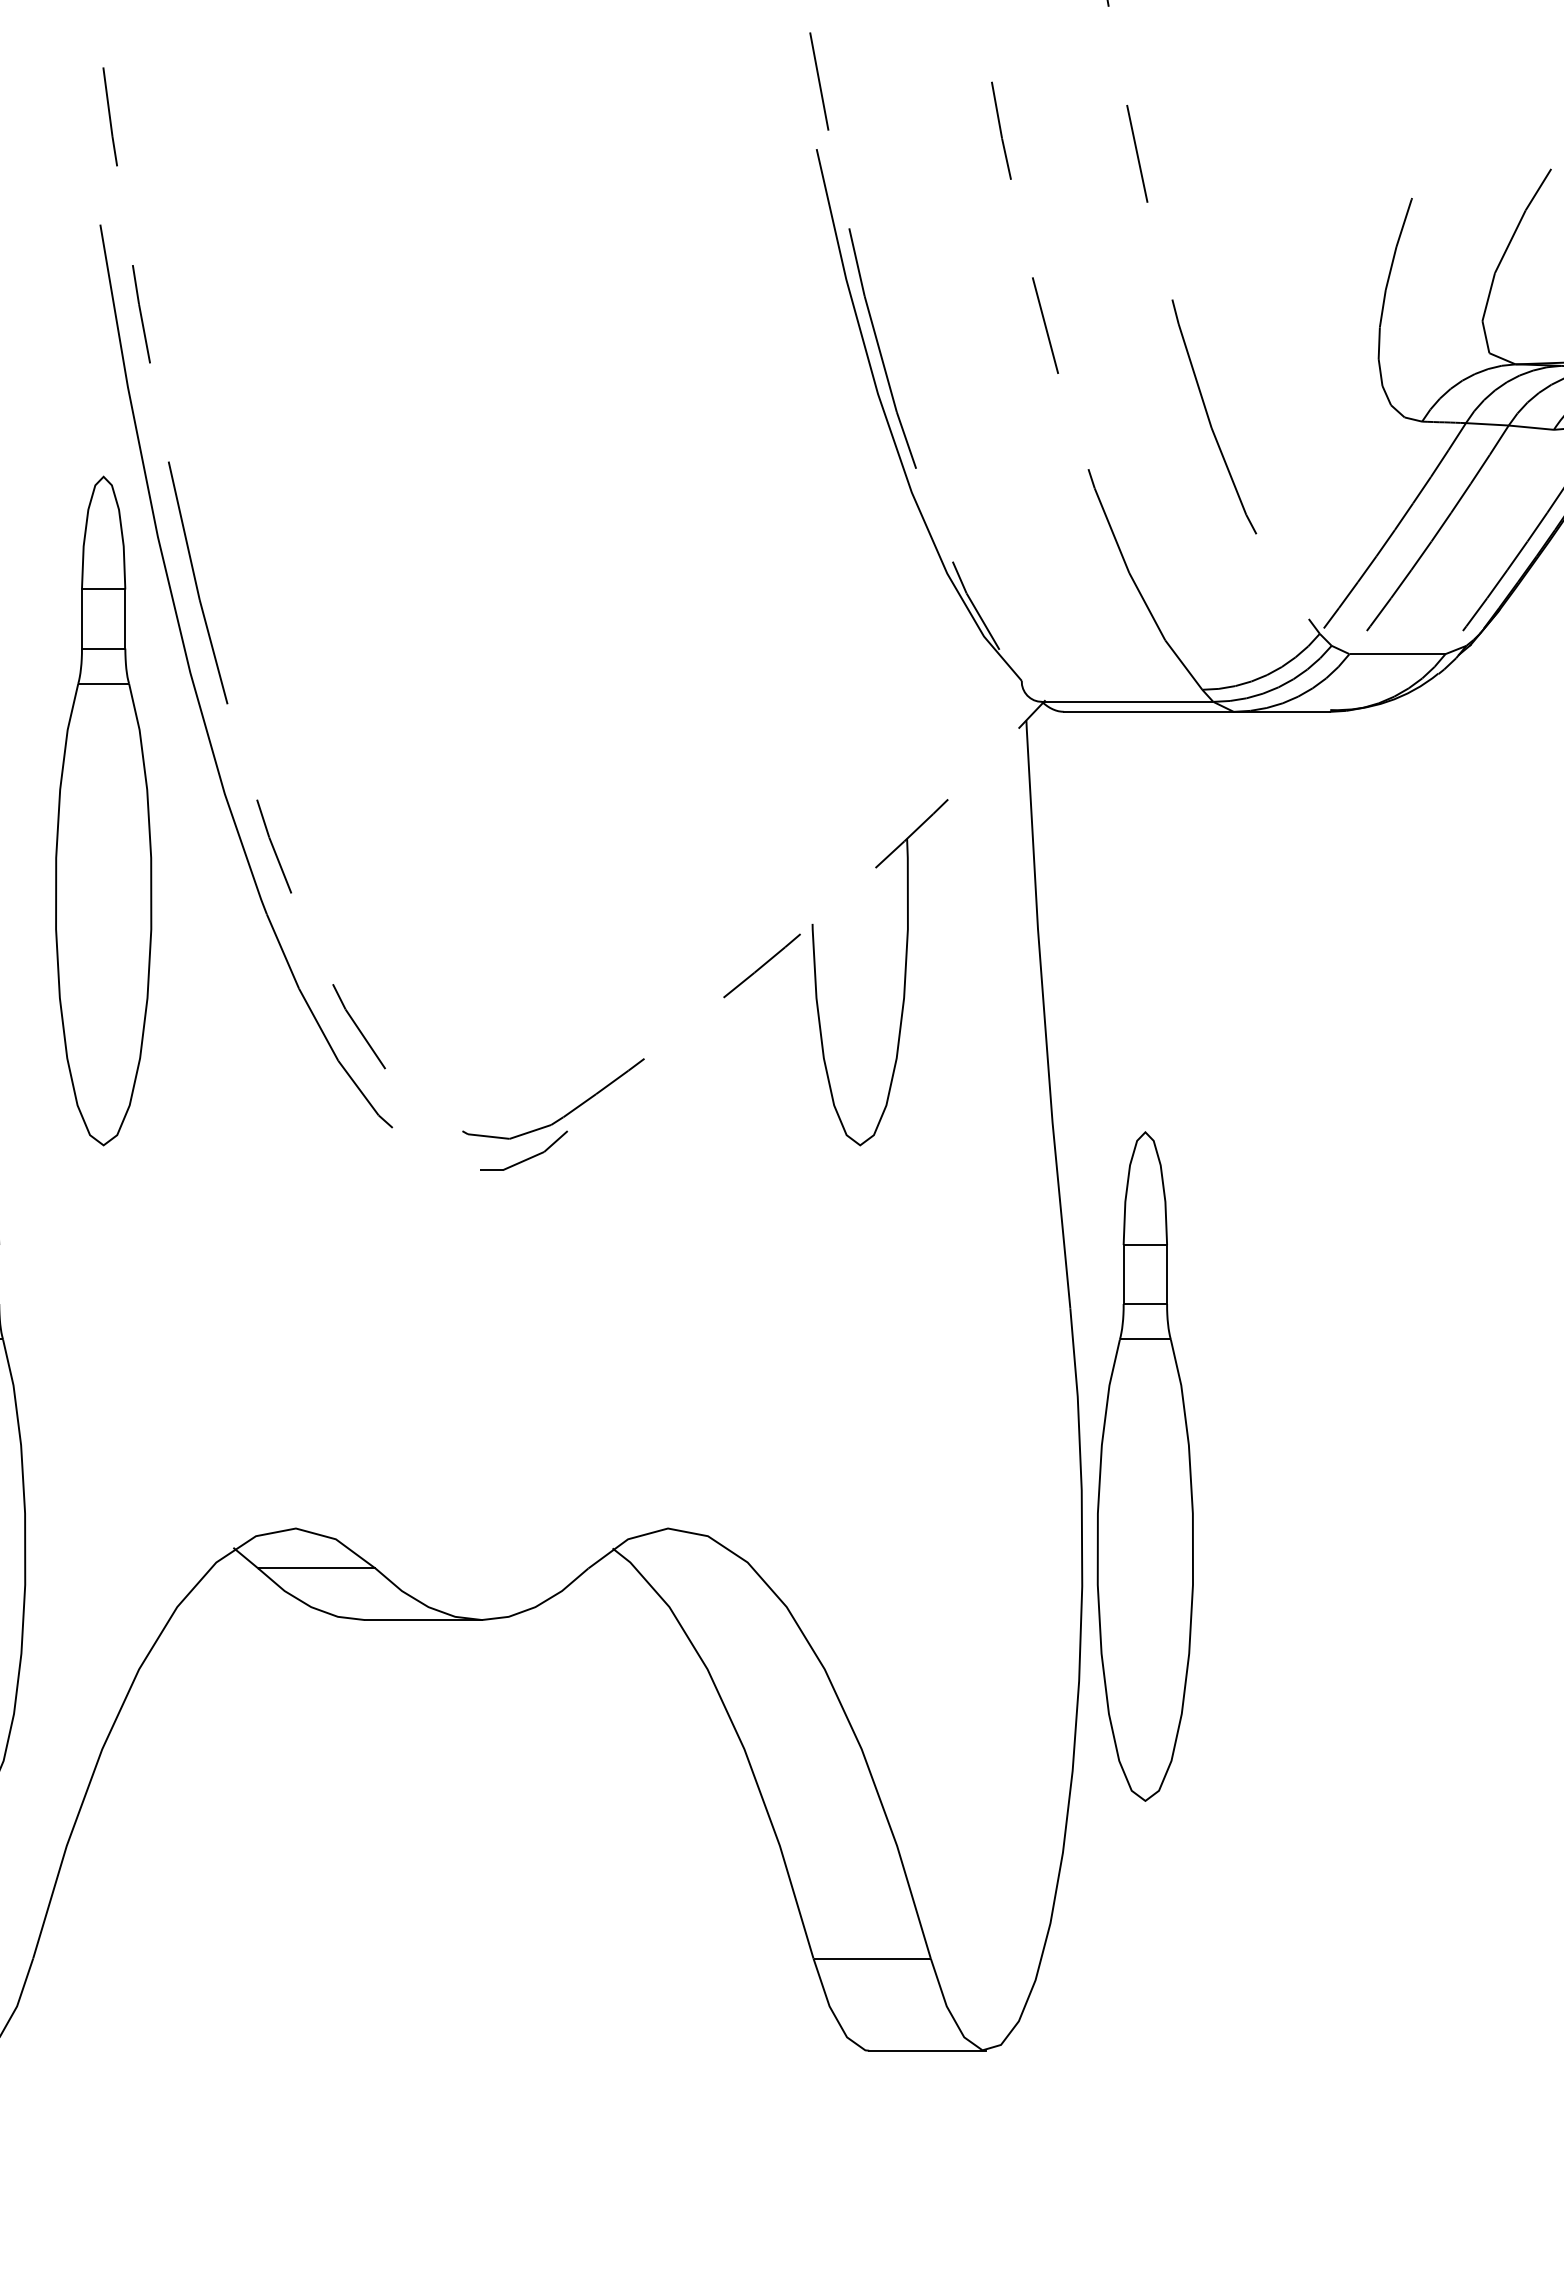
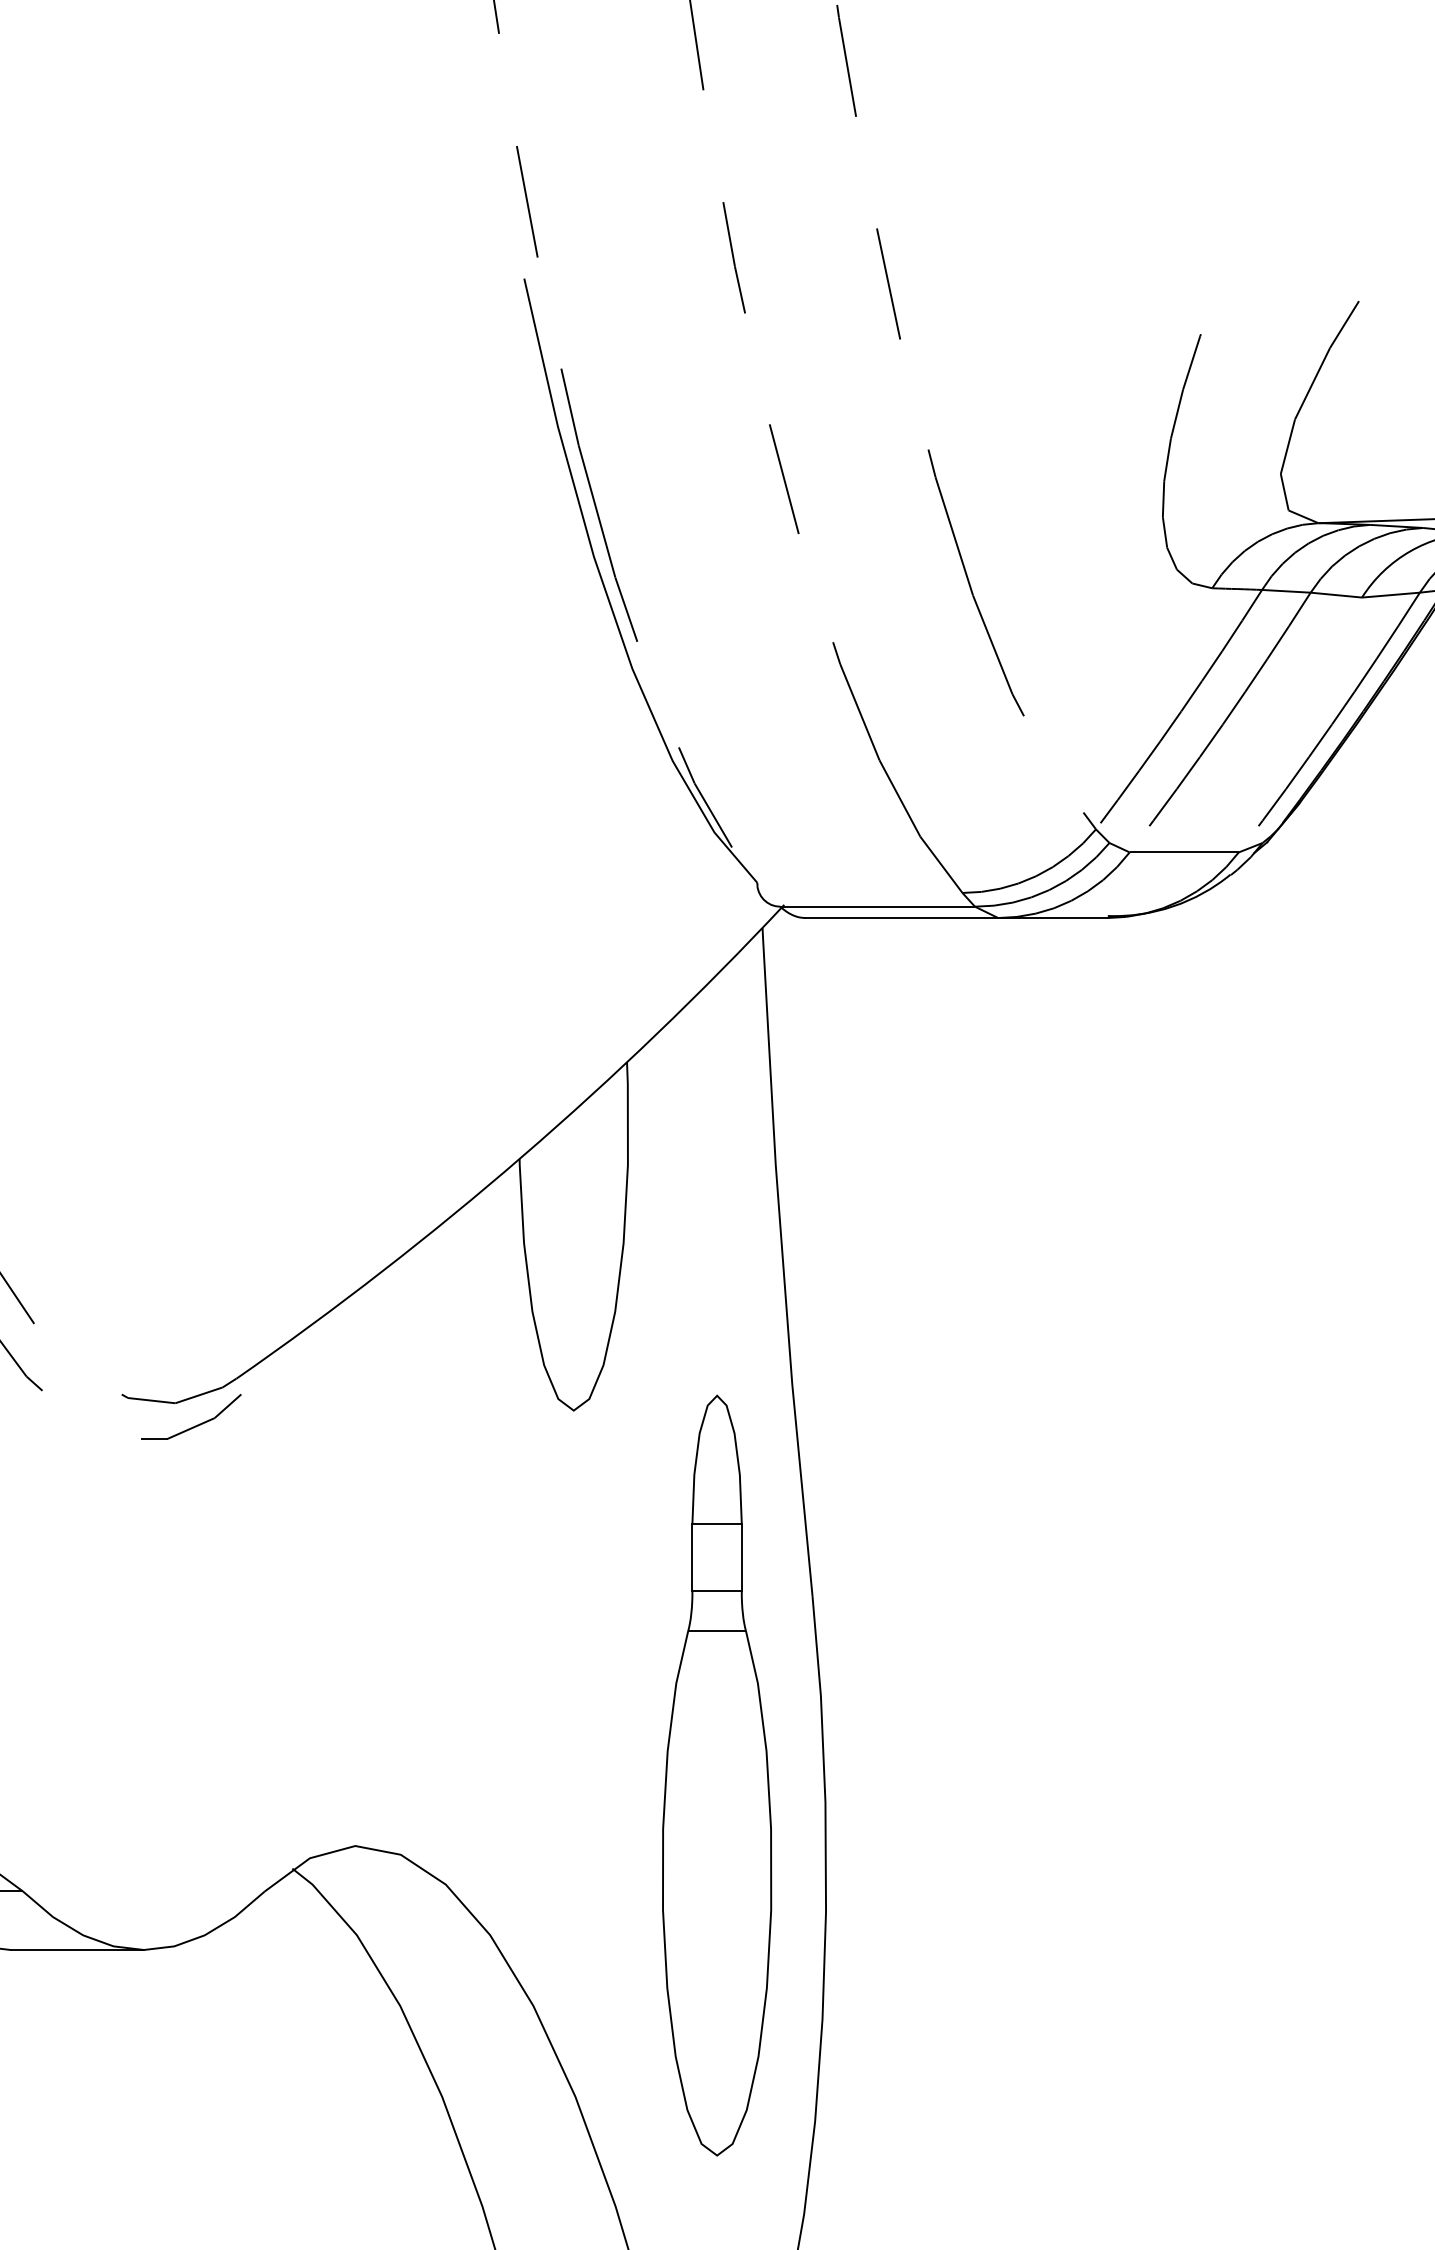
arc: (815, 921) -> (522, 1156), dashed -> solid
part: (1144, 1466) -> (716, 1775), moved

